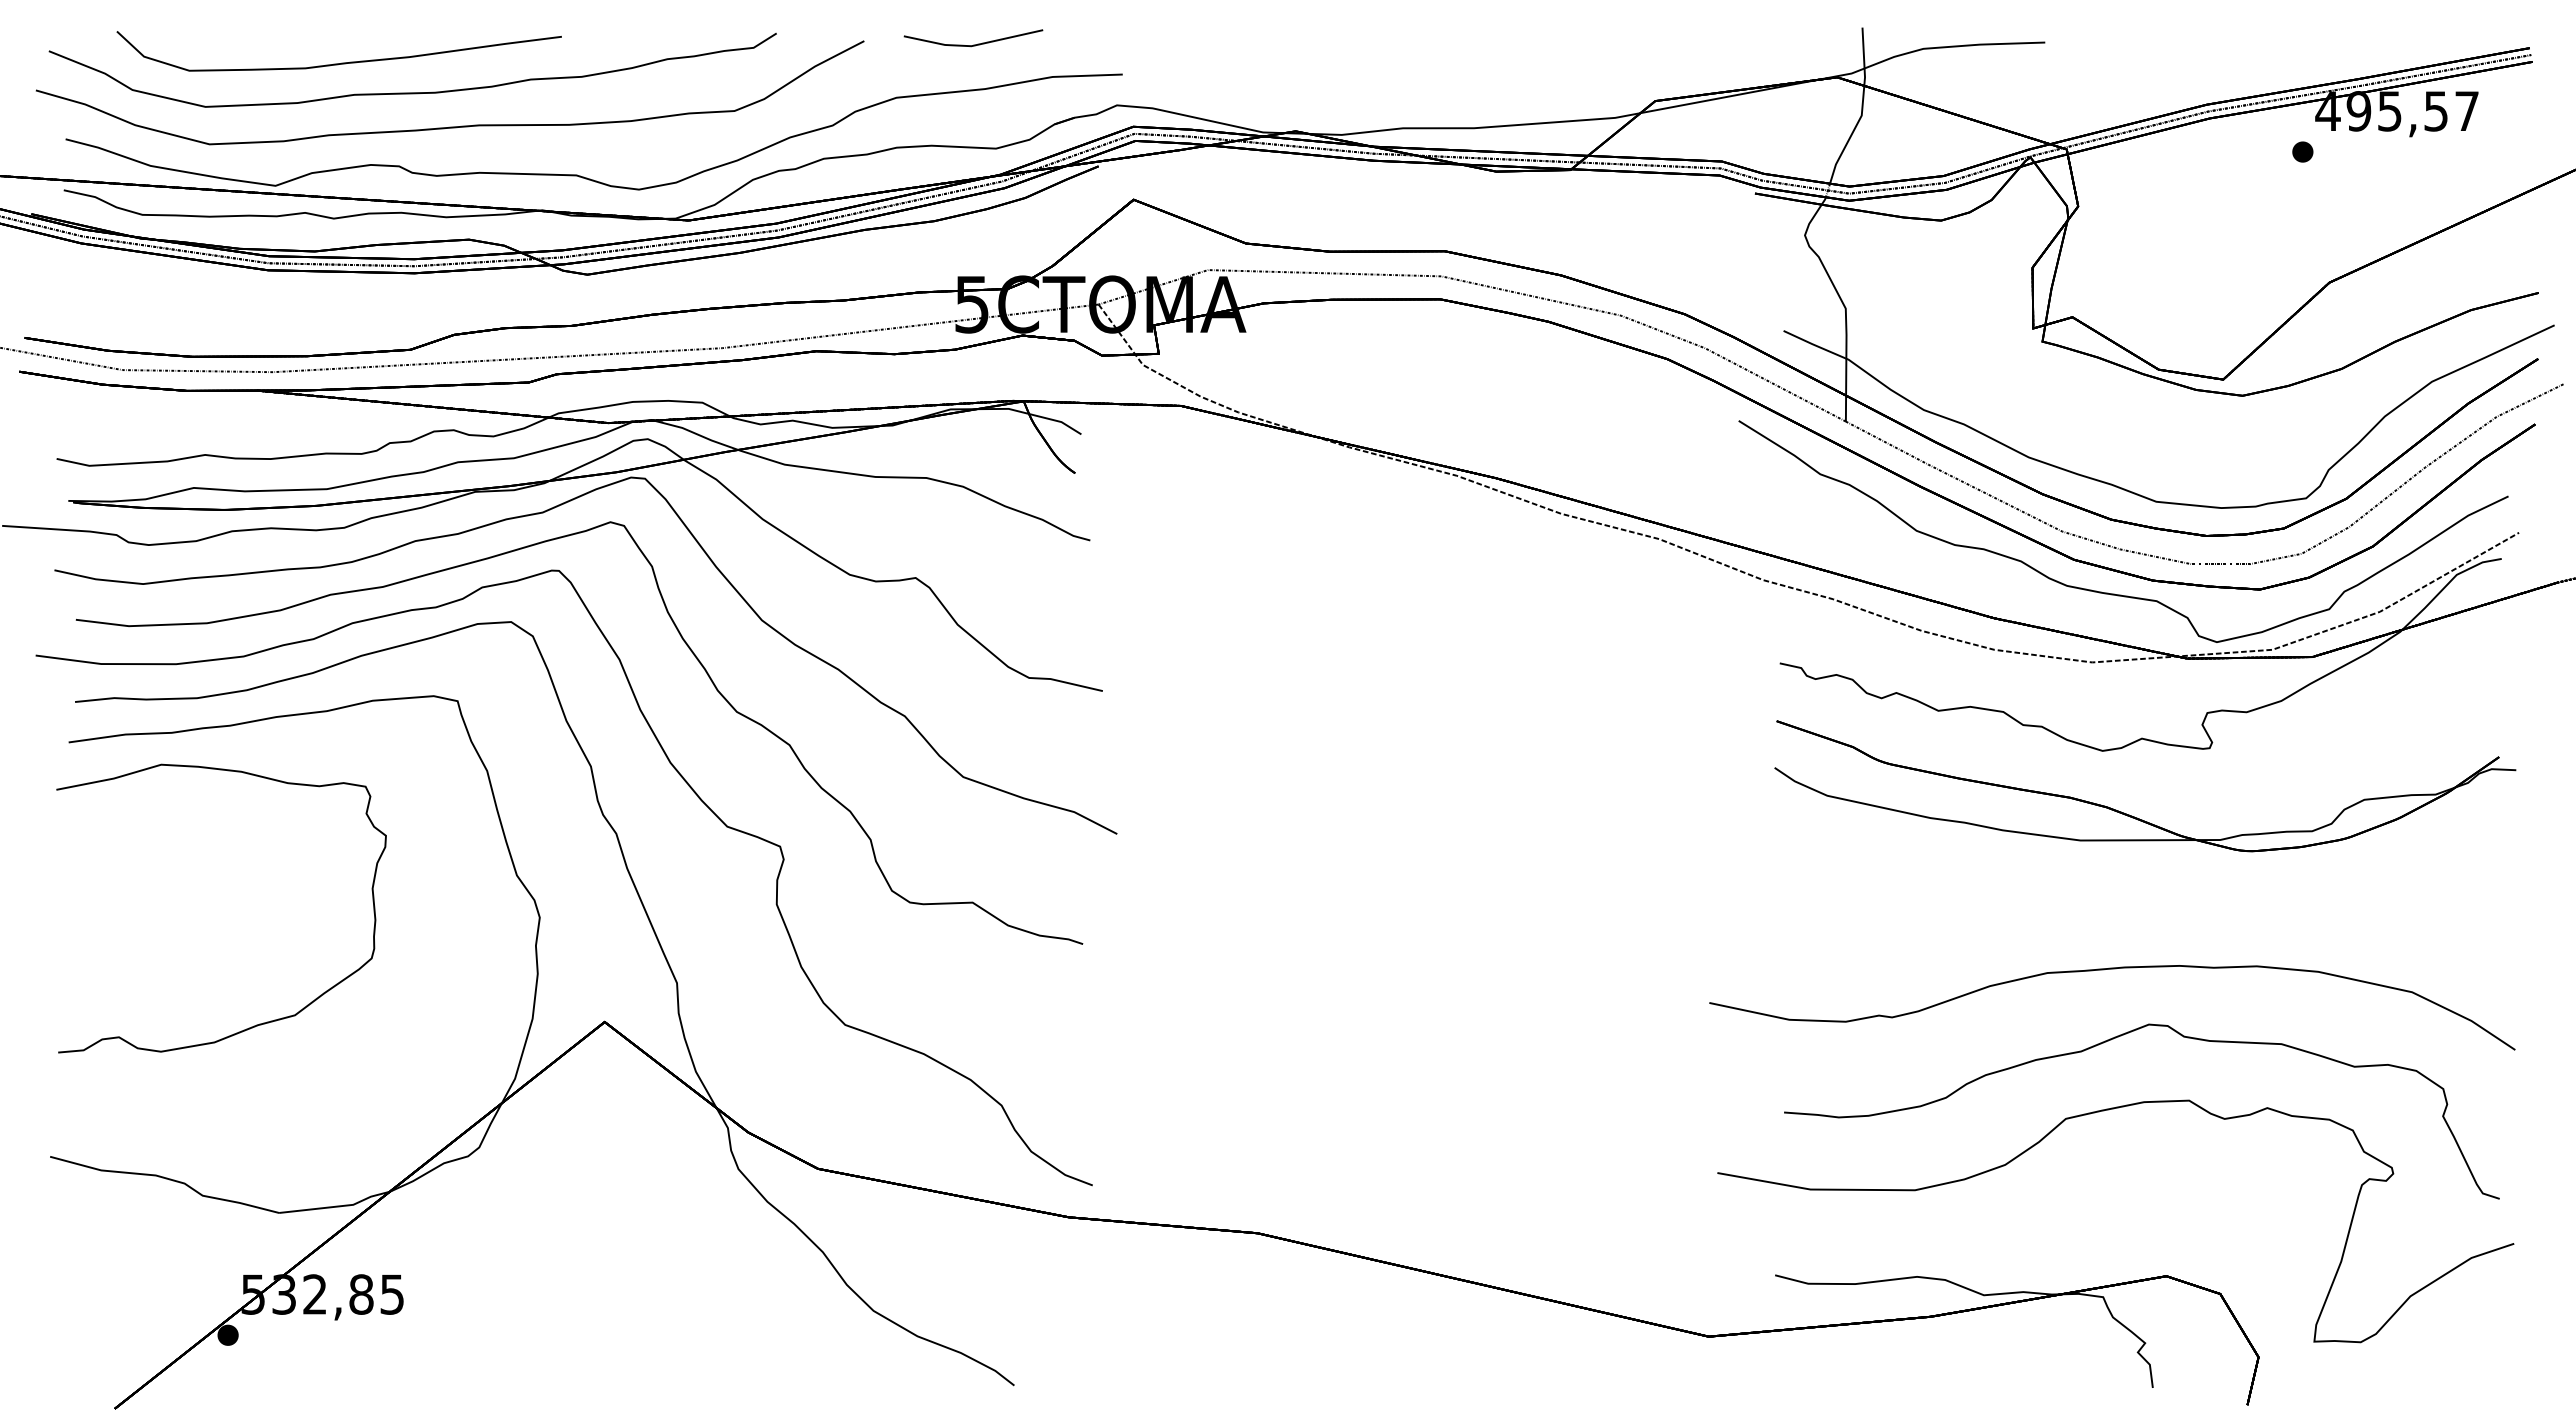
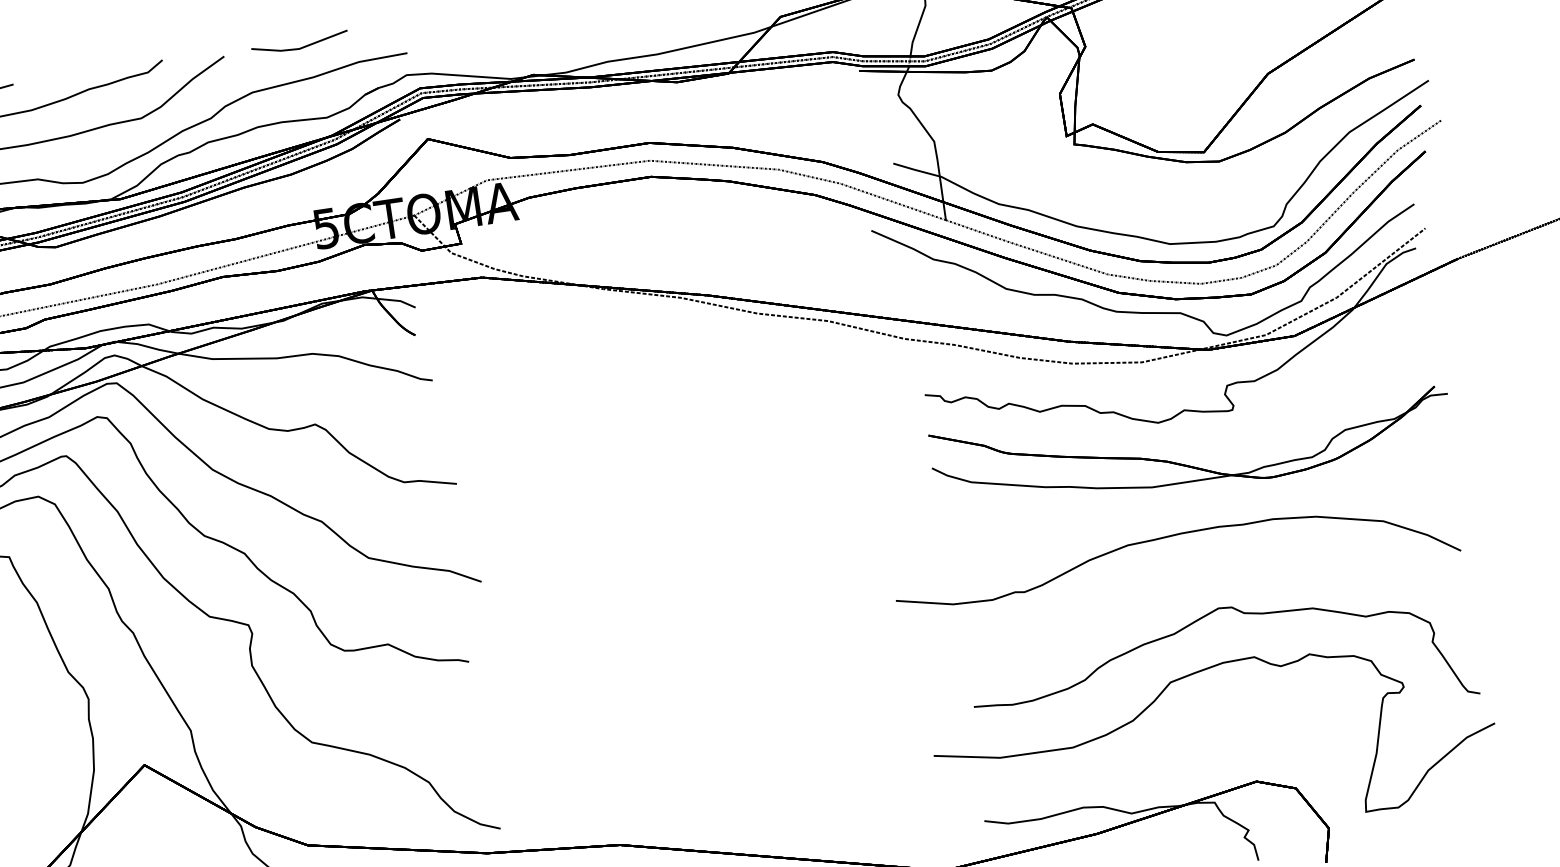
part: (2104, 970) -> (1167, 537), moved

